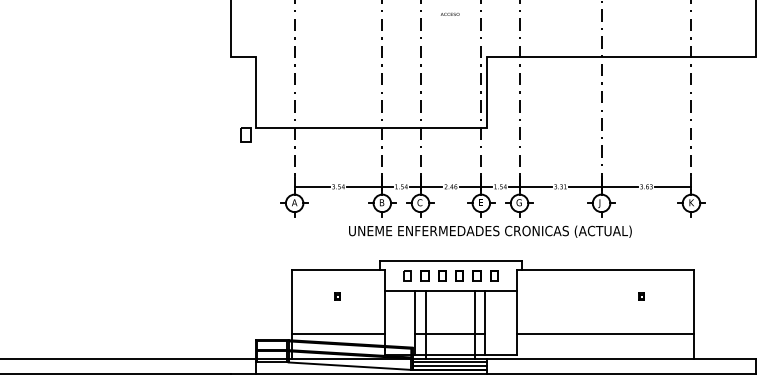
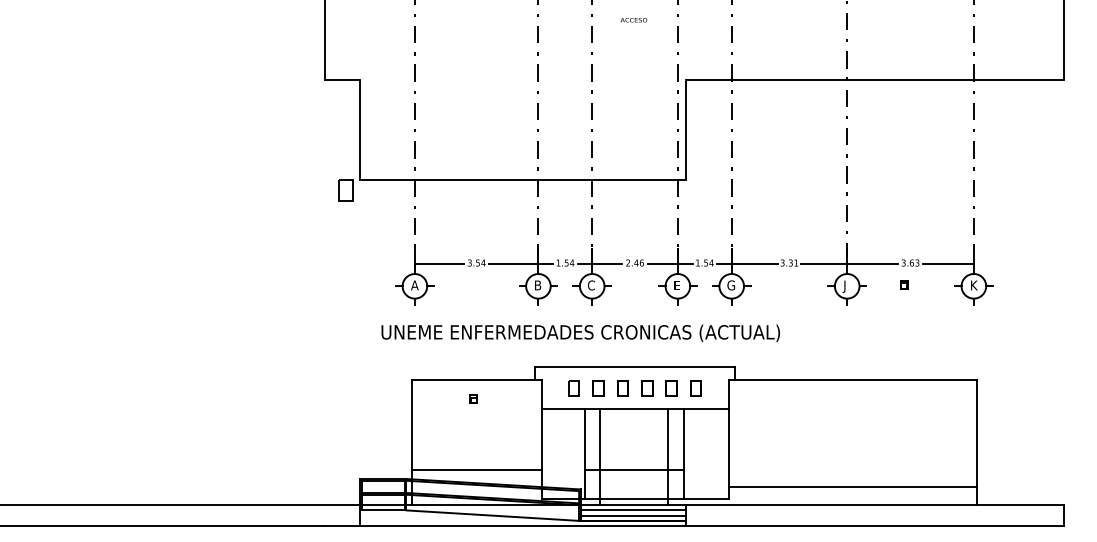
text: (490, 231) -> (580, 332), moved
part: (337, 296) -> (473, 399), moved
part: (641, 296) -> (903, 285), moved
line: (605, 333) -> (852, 486), moved

